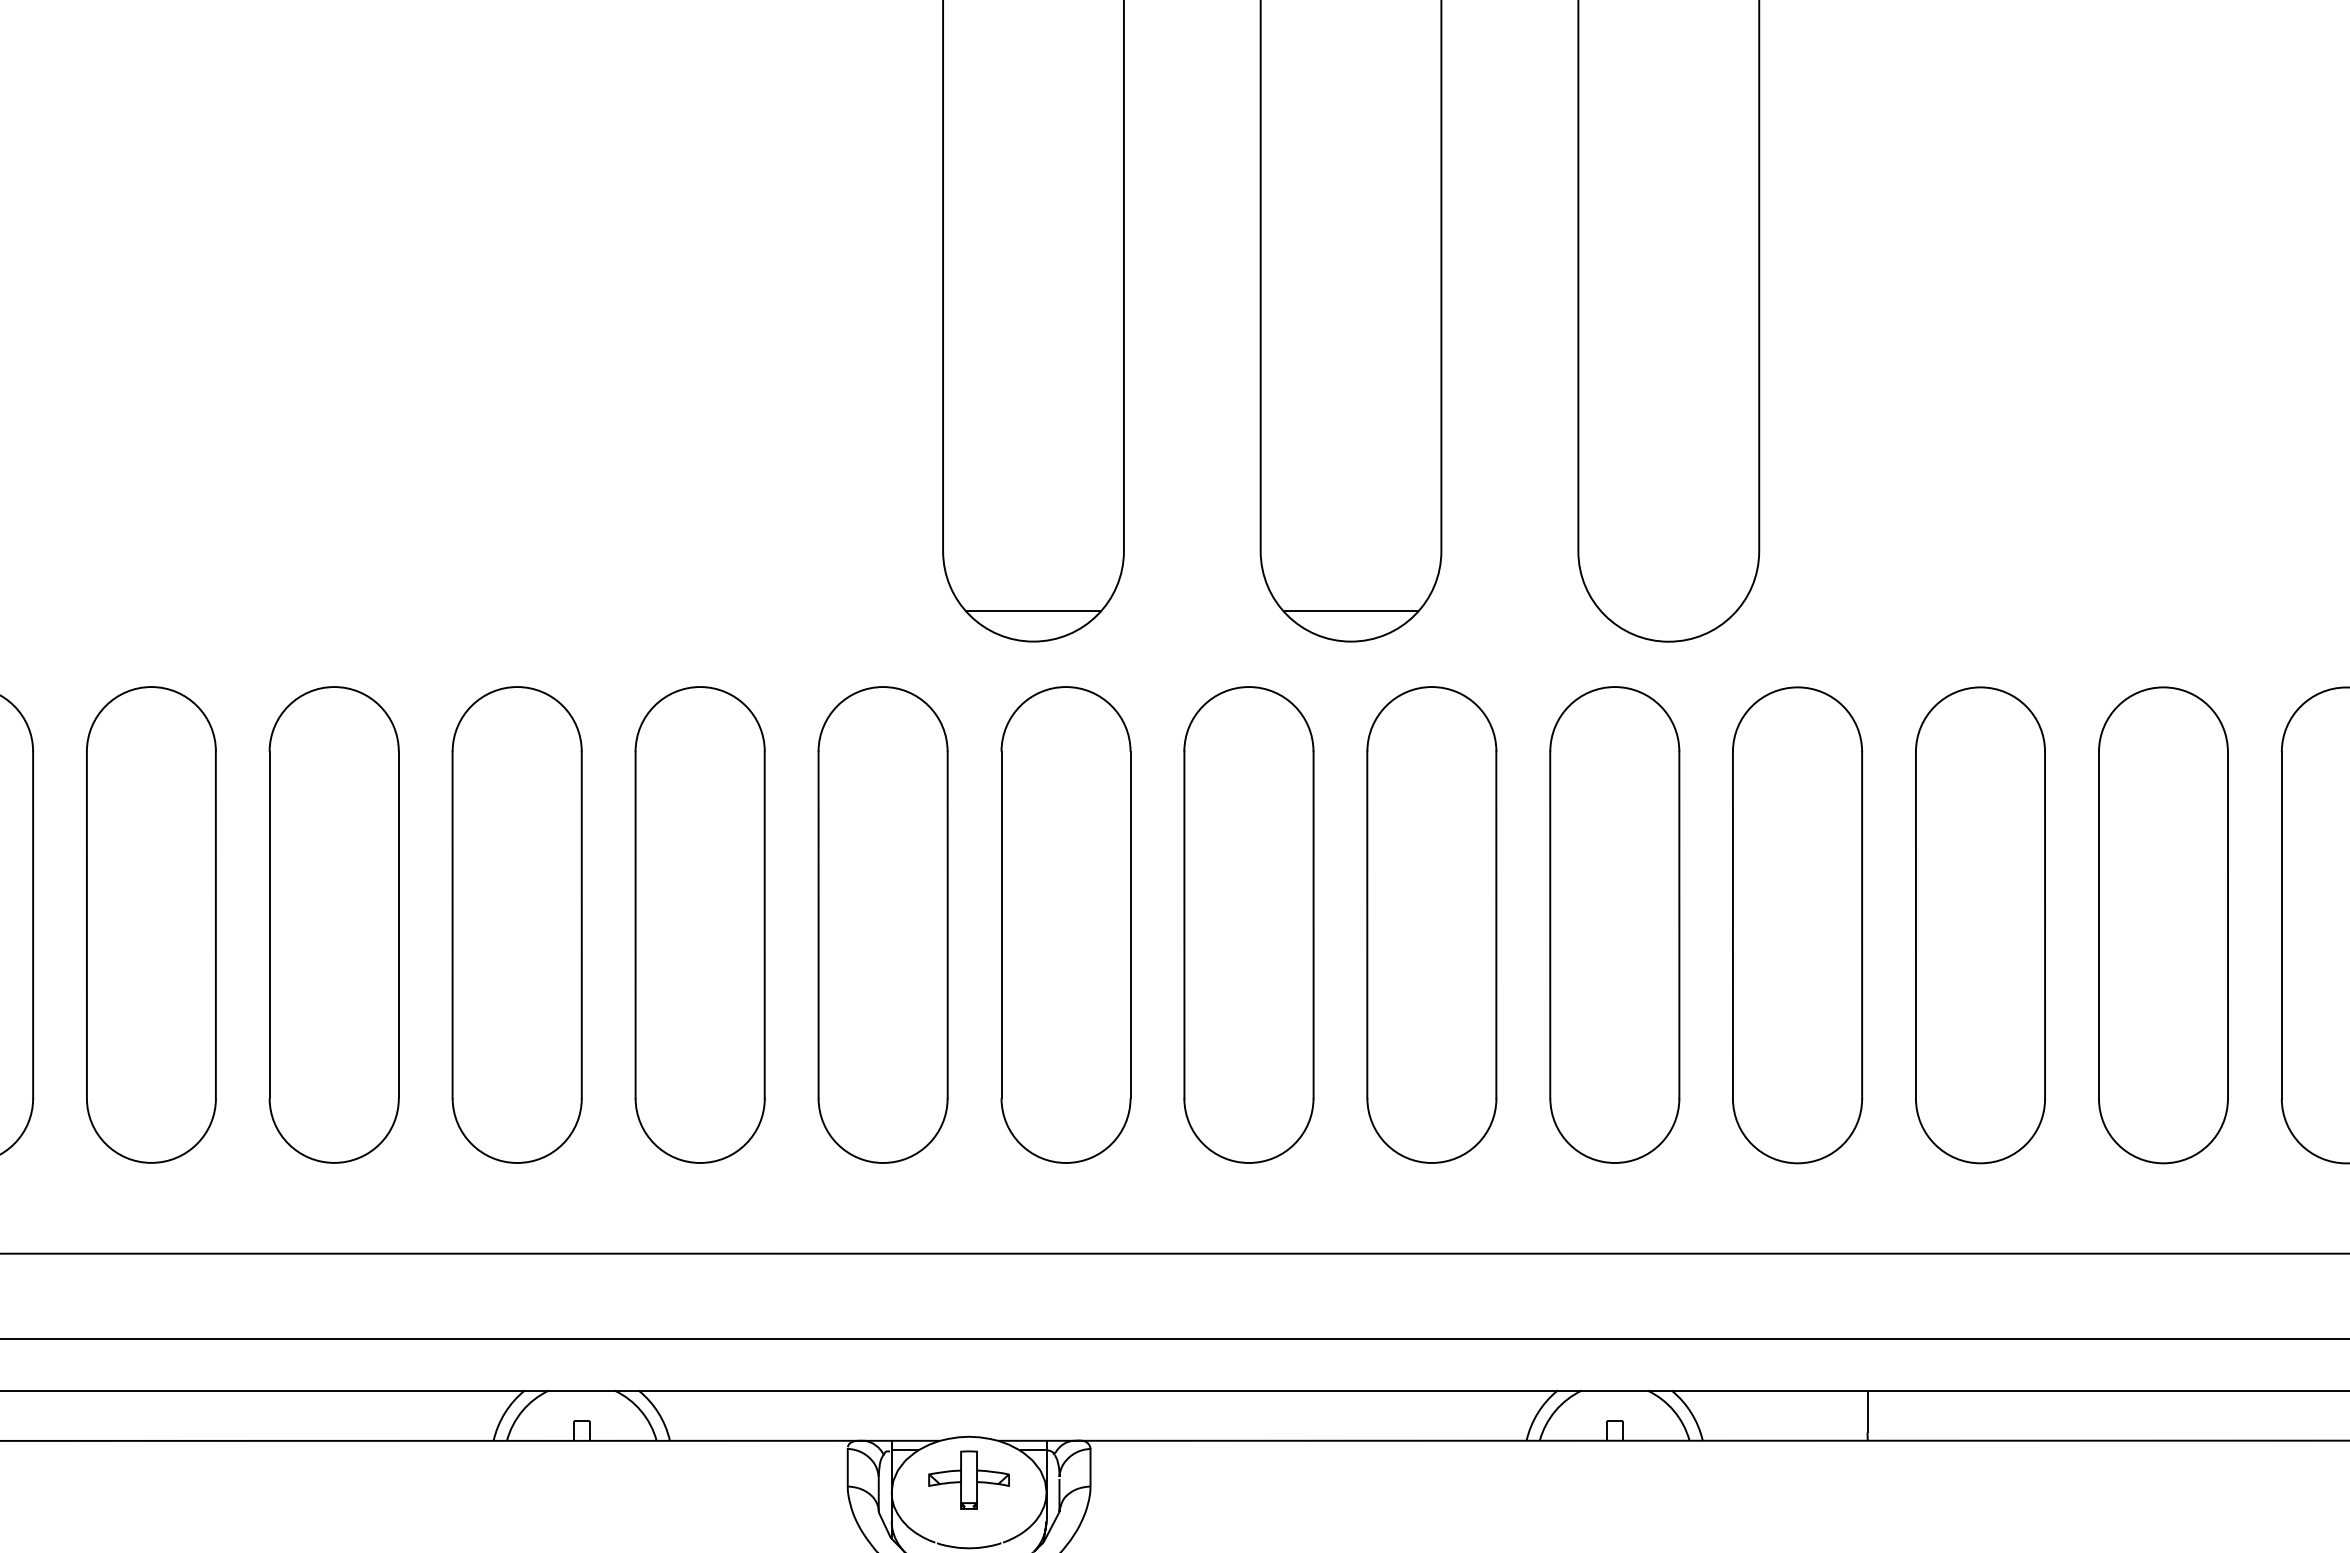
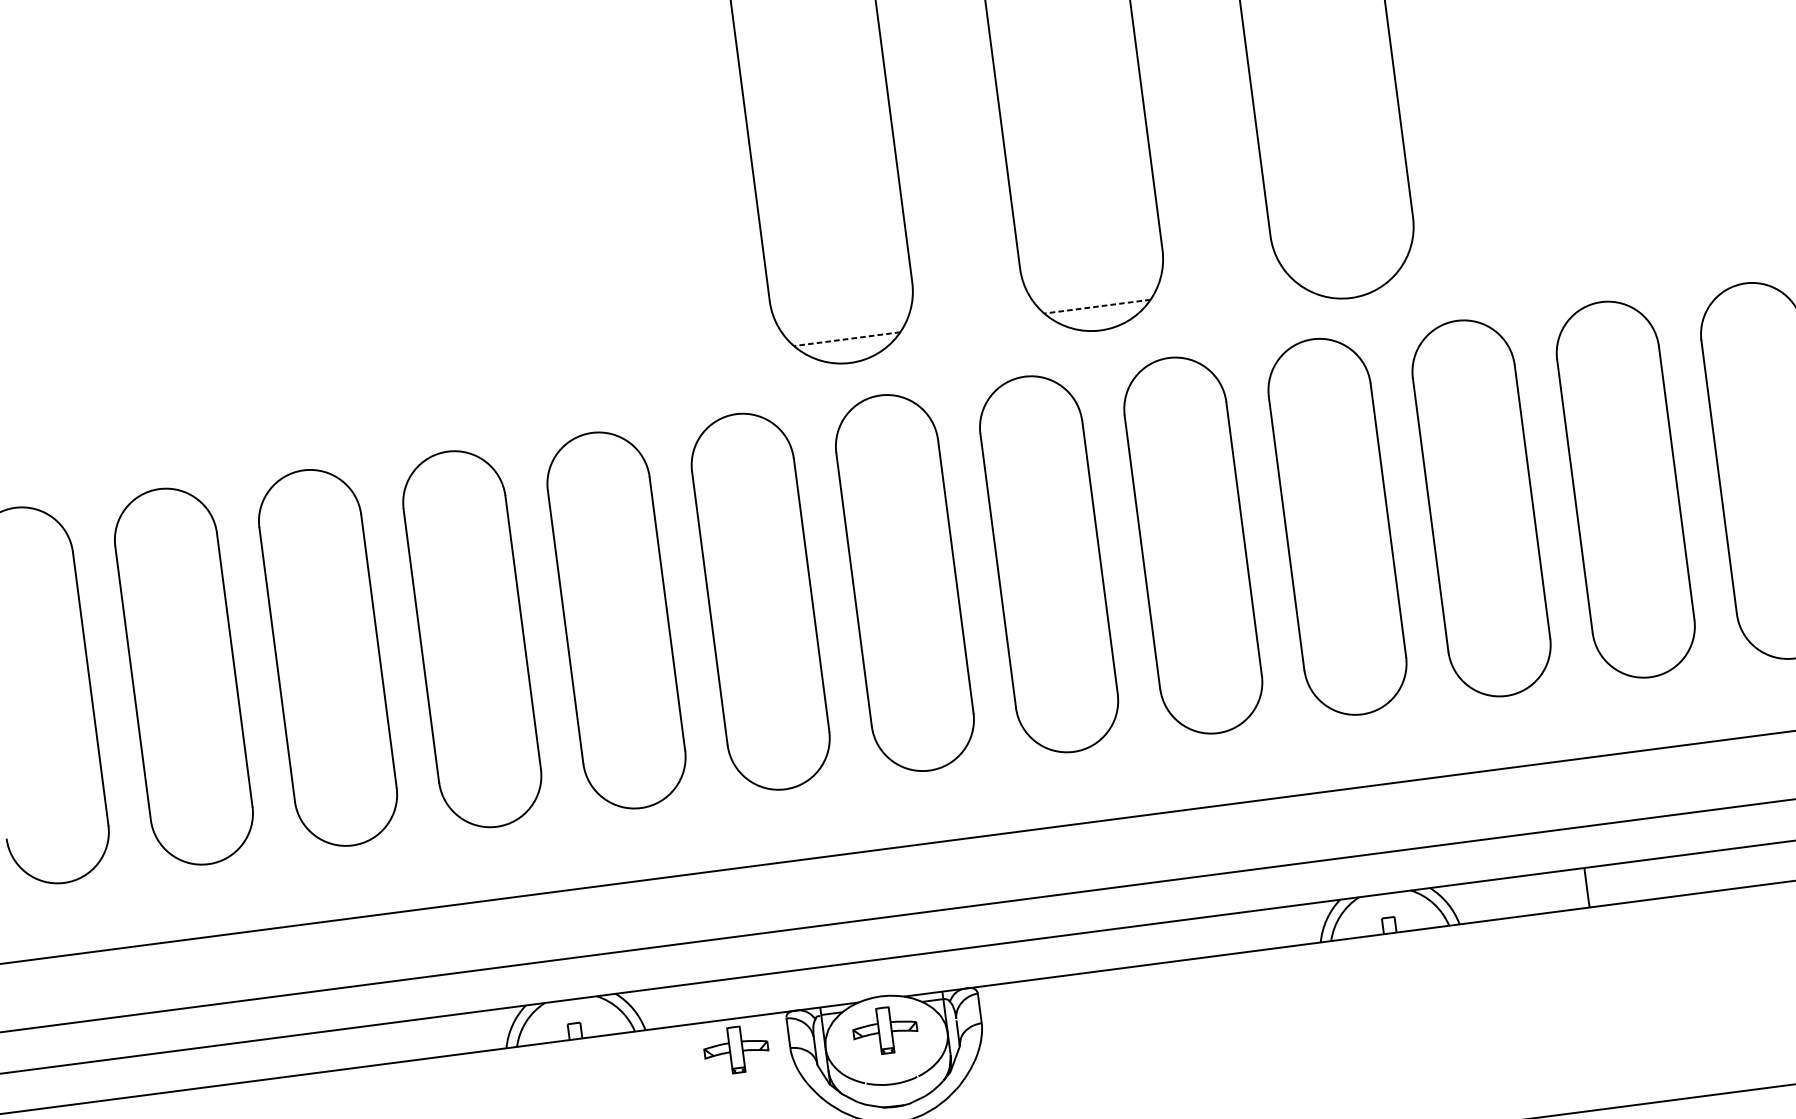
line: (1032, 611) -> (846, 339), solid -> dashed
line: (1350, 611) -> (1097, 306), solid -> dashed
part: (779, 1479) -> (735, 1049), added

